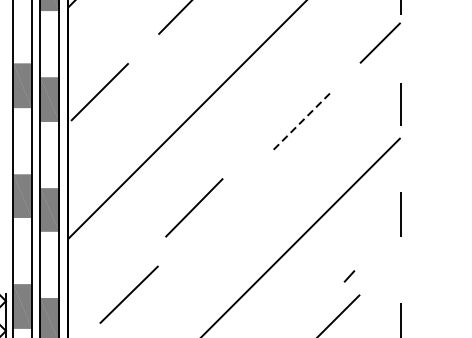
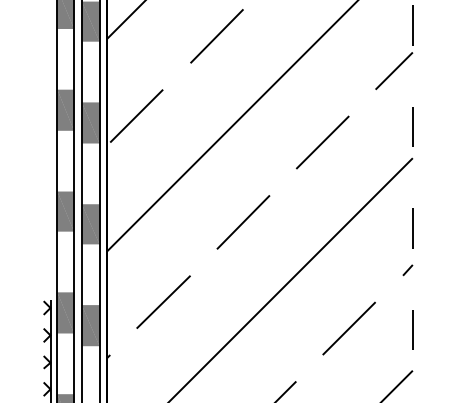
line: (303, 120) -> (323, 142), dashed -> solid
line: (194, 208) -> (243, 222), moved
line: (349, 276) -> (407, 270), moved

